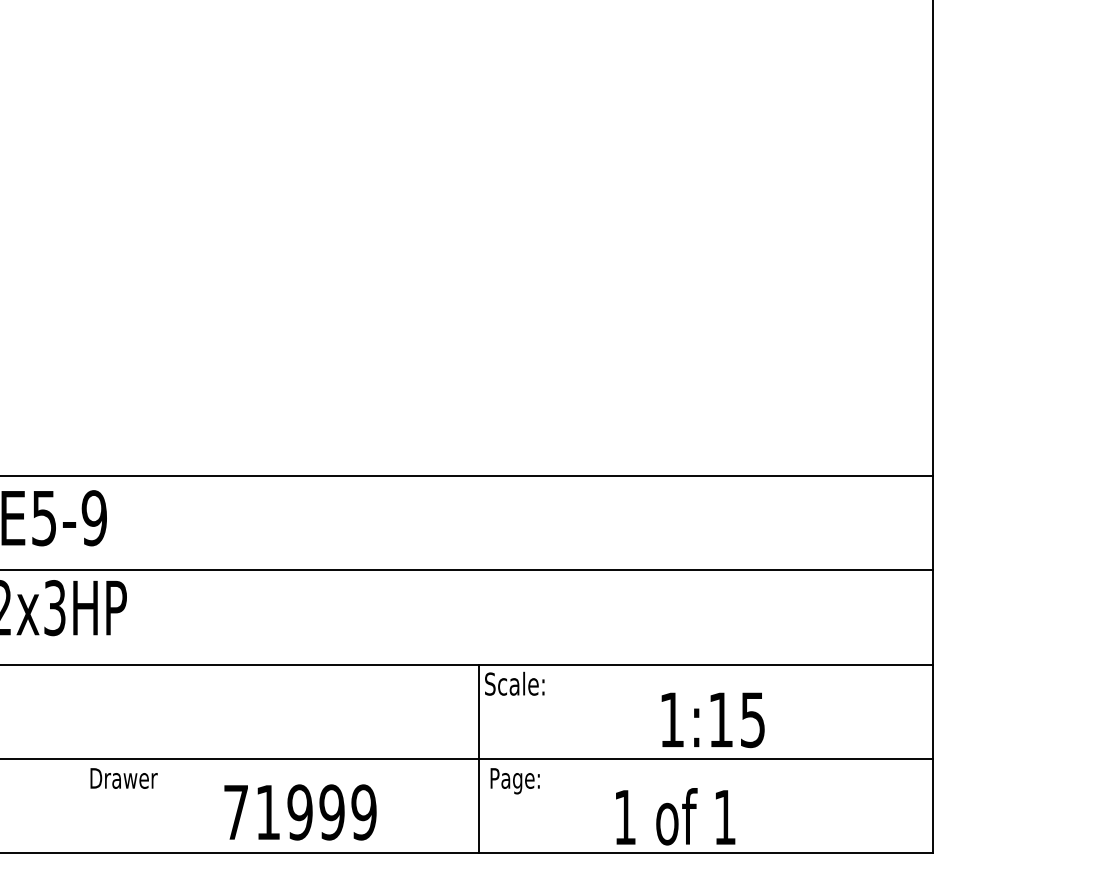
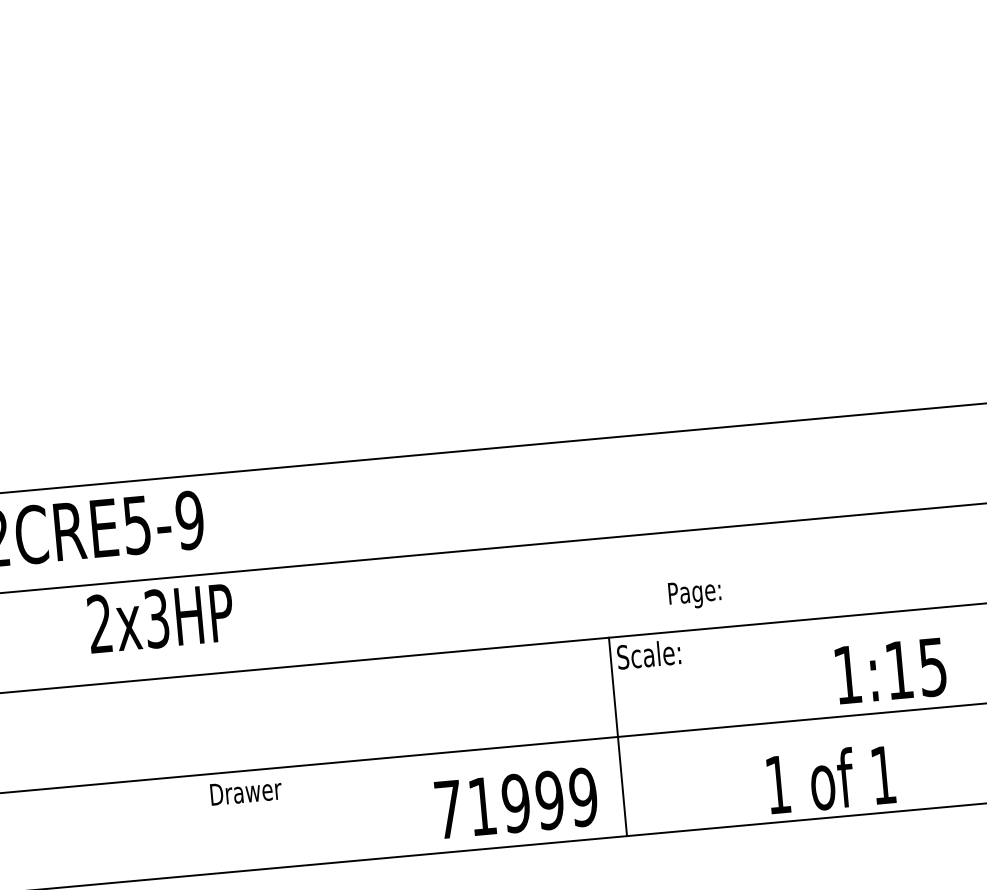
text: (712, 720) -> (890, 671), moved
text: (514, 781) -> (694, 594), moved
text: (300, 812) -> (516, 803), moved

